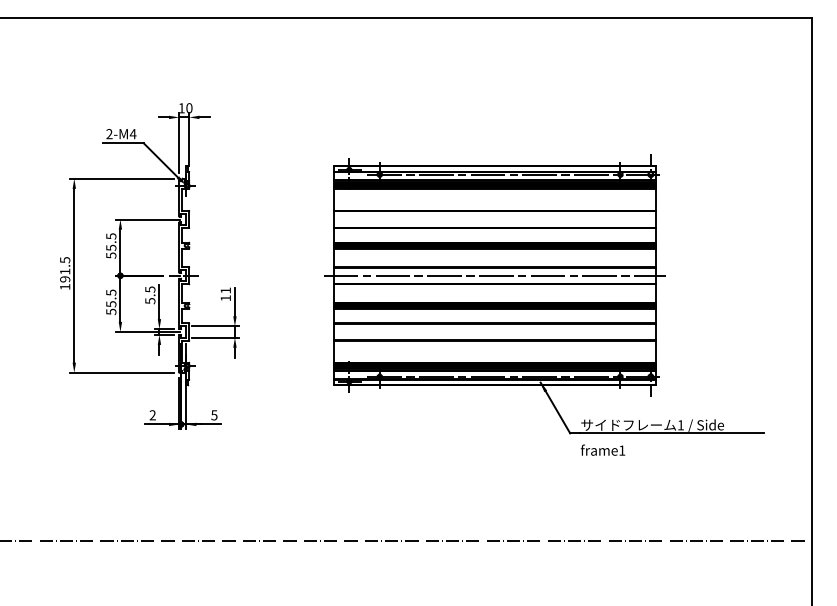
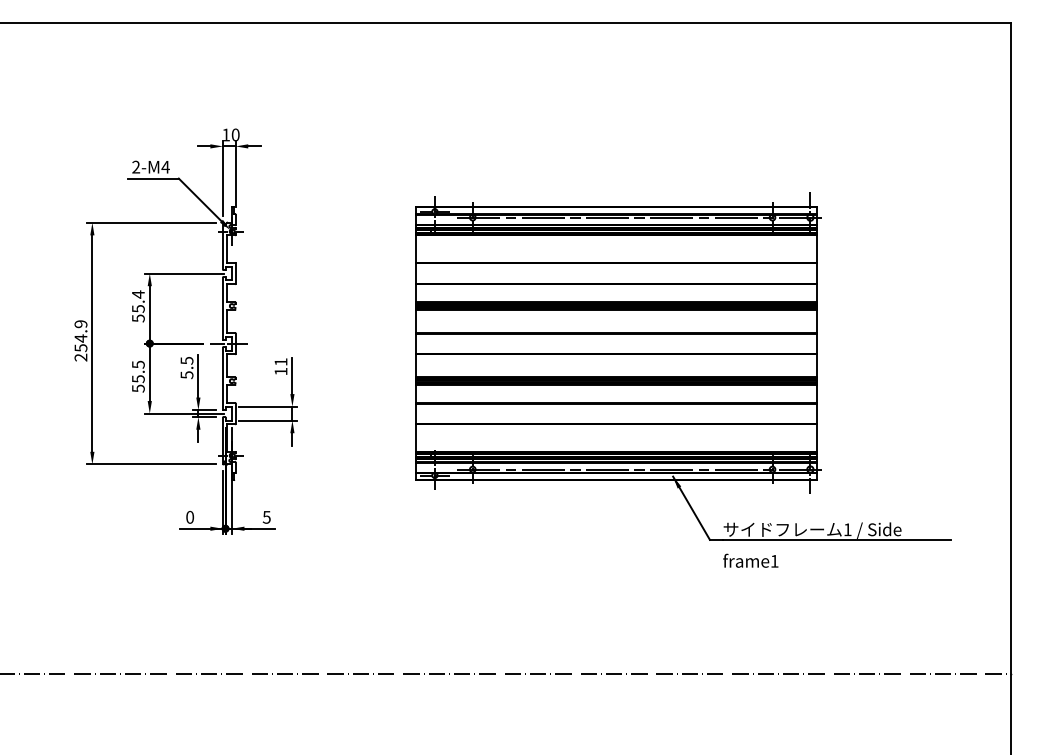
text: (111, 236) -> (138, 294), 55.5 -> 55.4
text: (64, 273) -> (80, 340), 191.5 -> 254.9
line: (495, 275) -> (616, 343), removed
text: (153, 415) -> (190, 517), 2 -> 0

